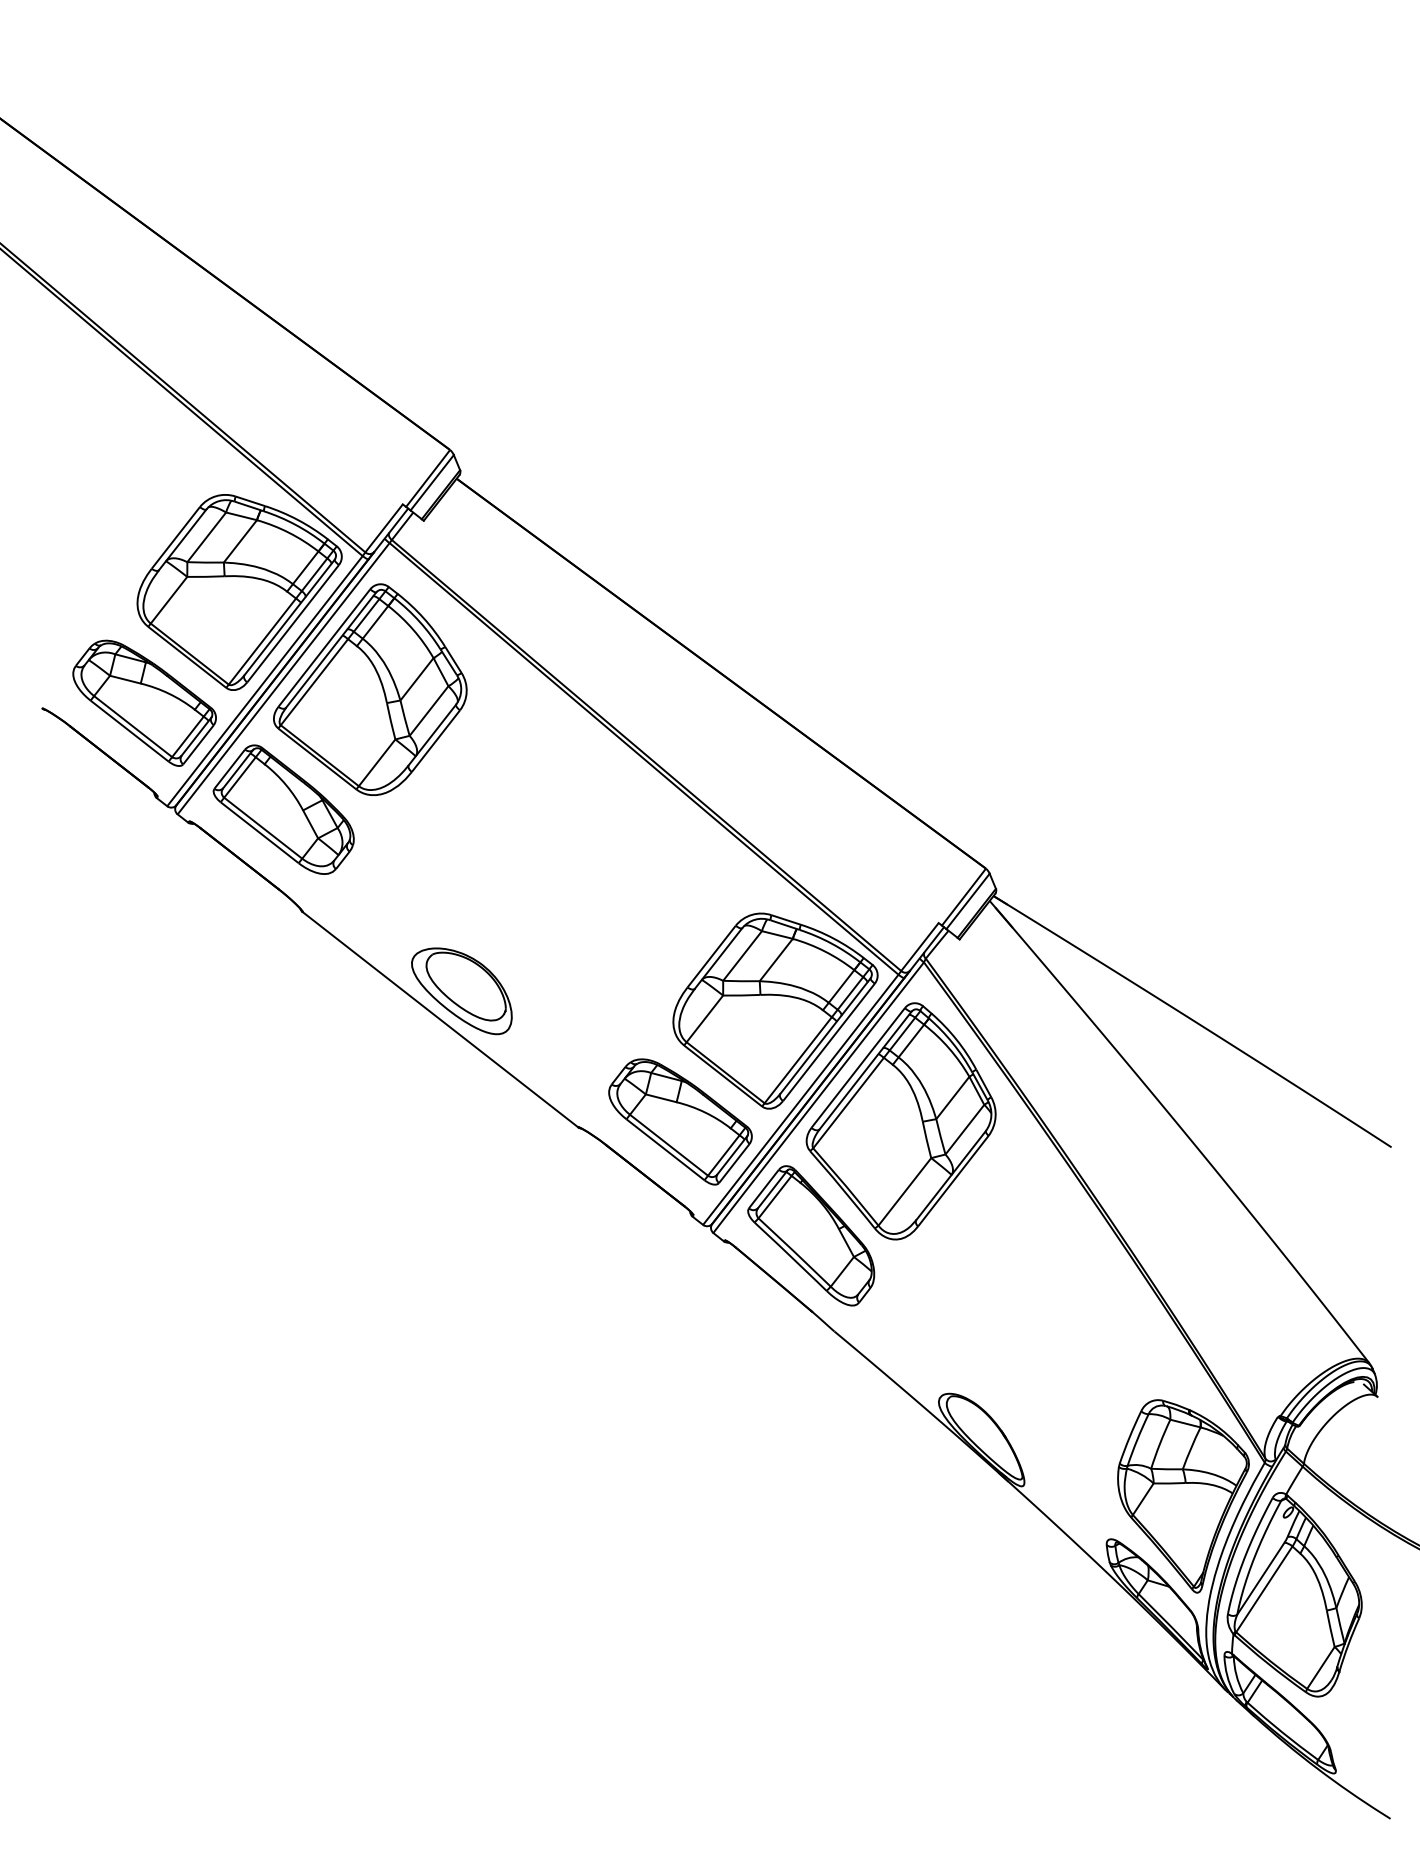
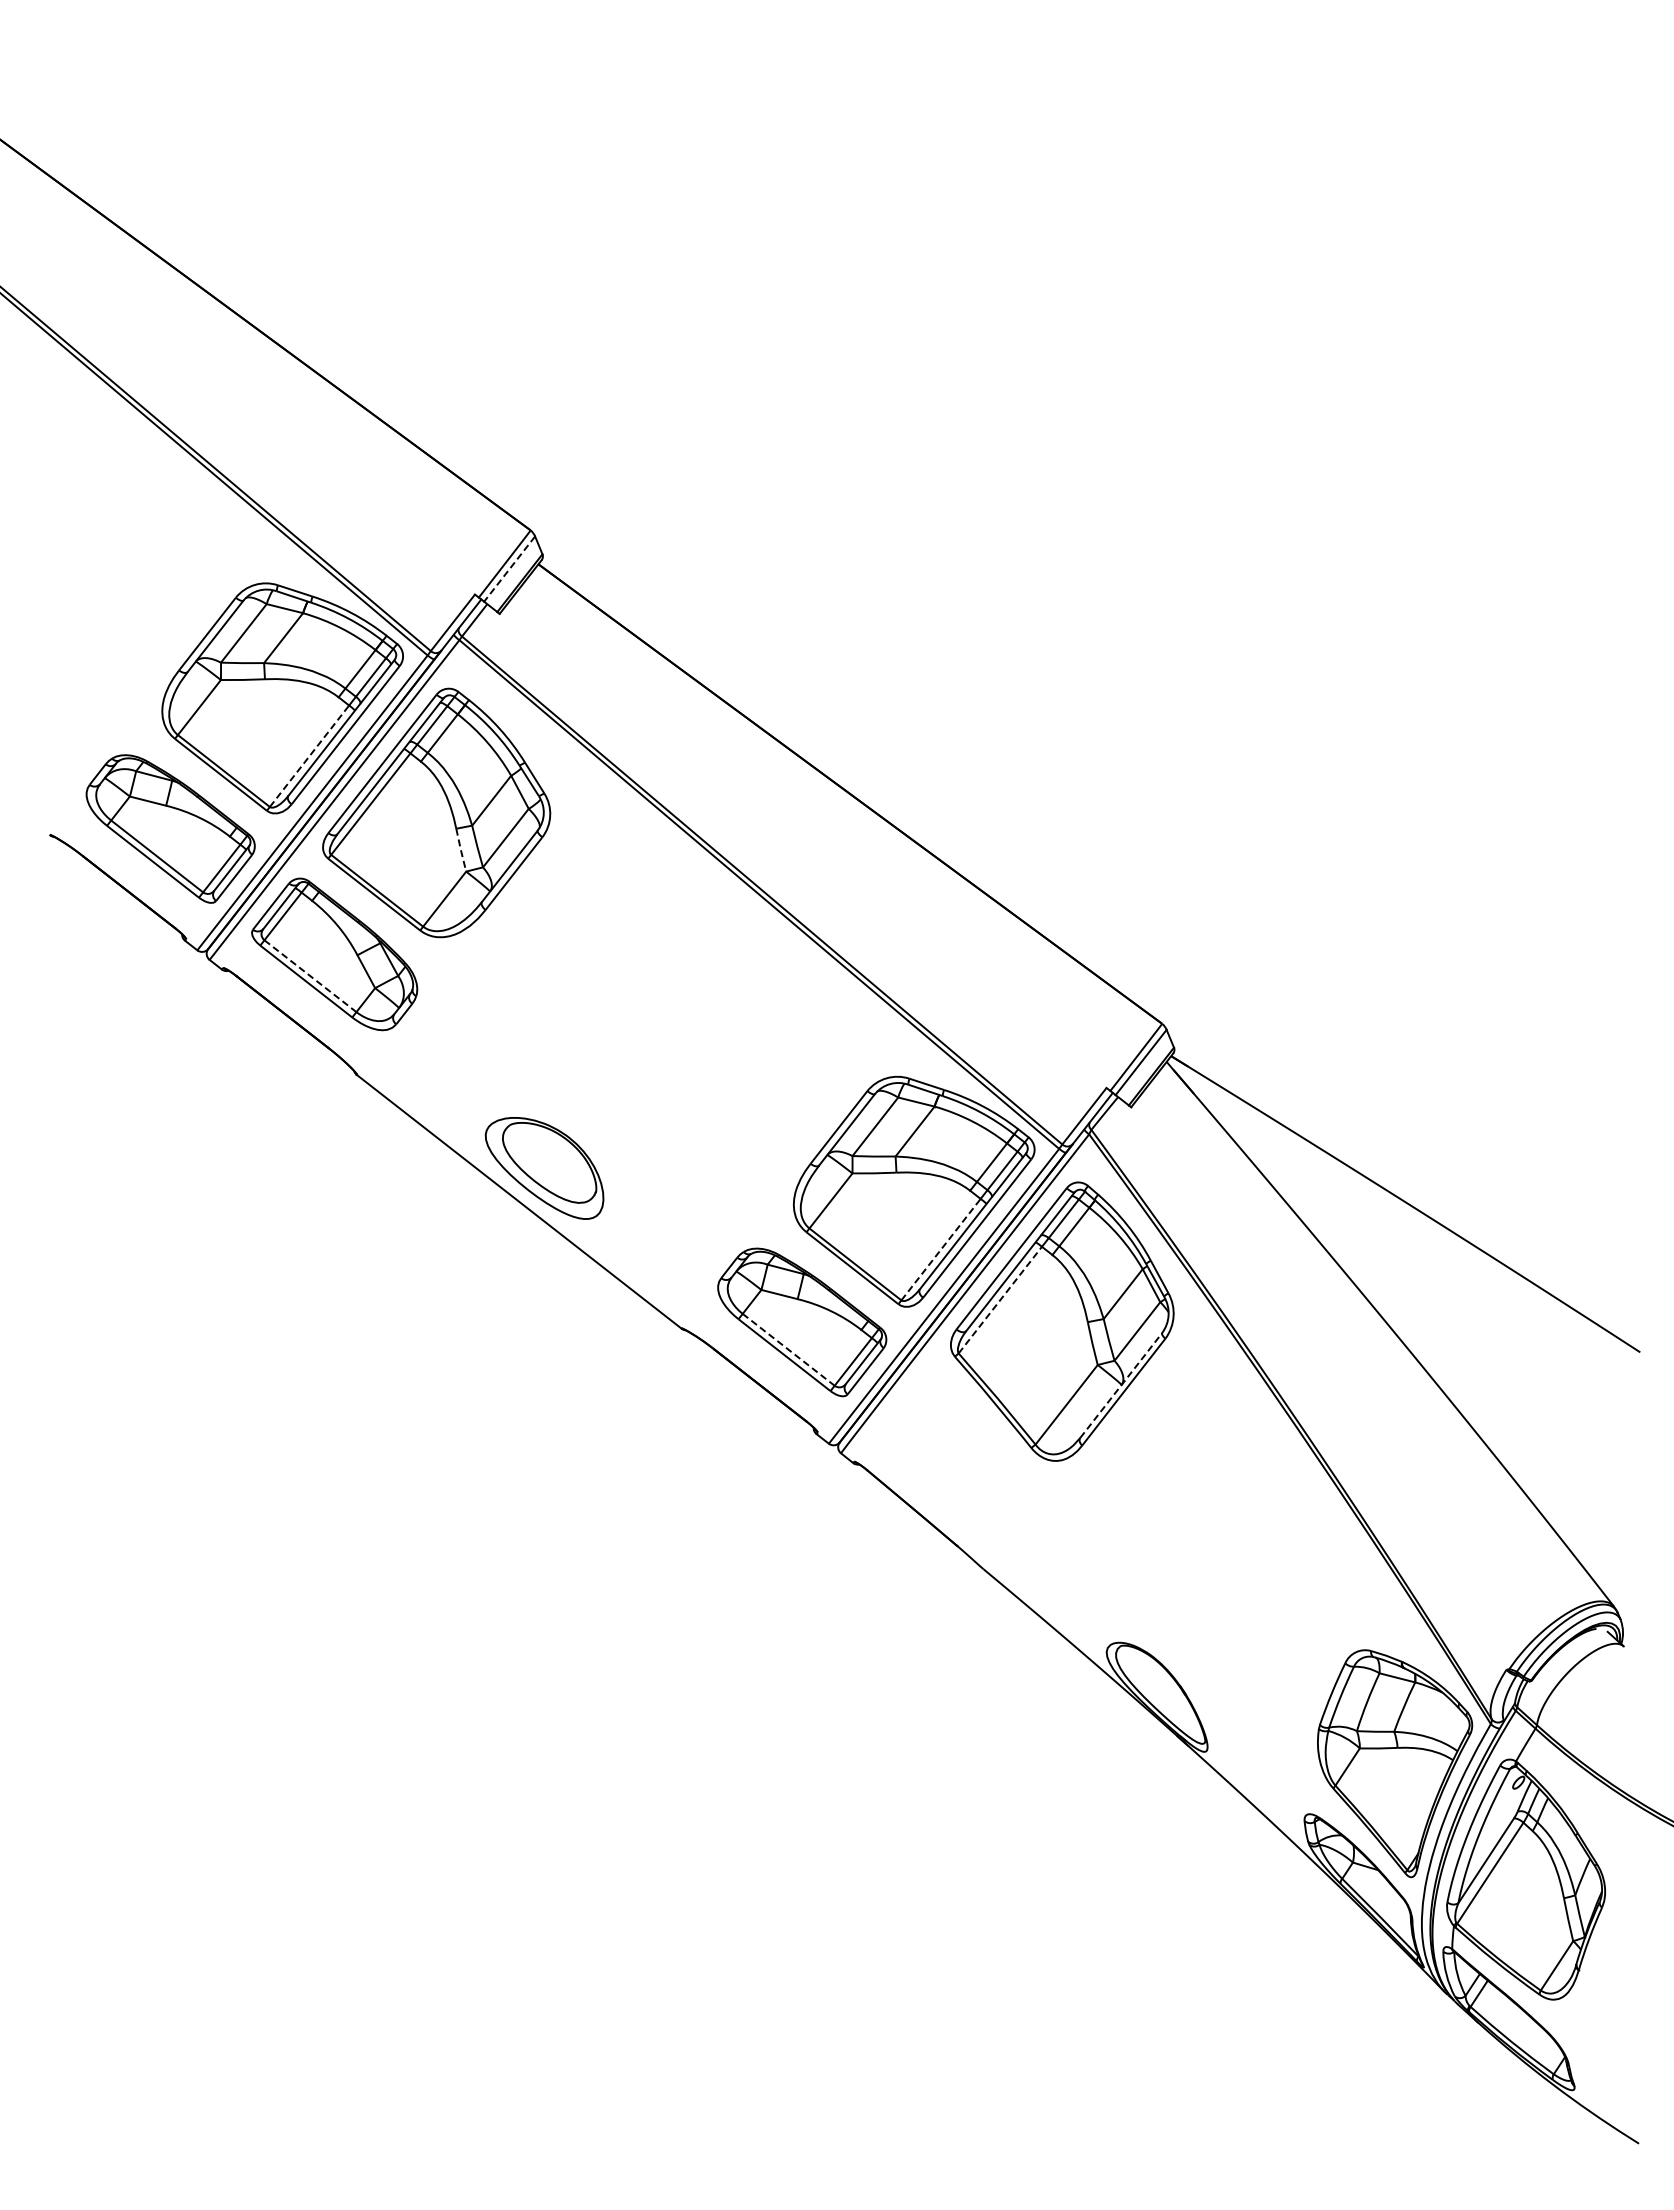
line: (432, 483) -> (509, 569), solid -> dashed
line: (262, 640) -> (309, 755), solid -> dashed
line: (390, 721) -> (460, 850), solid -> dashed
line: (263, 828) -> (310, 976), solid -> dashed
line: (798, 1060) -> (941, 1249), solid -> dashed
line: (848, 1103) -> (1000, 1300), solid -> dashed
line: (669, 1145) -> (789, 1350), solid -> dashed
line: (951, 1175) -> (1121, 1385), solid -> dashed
part: (811, 1235) -> (956, 1456), removed

